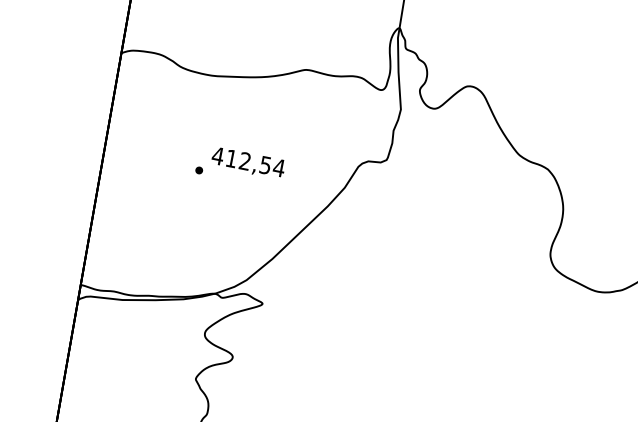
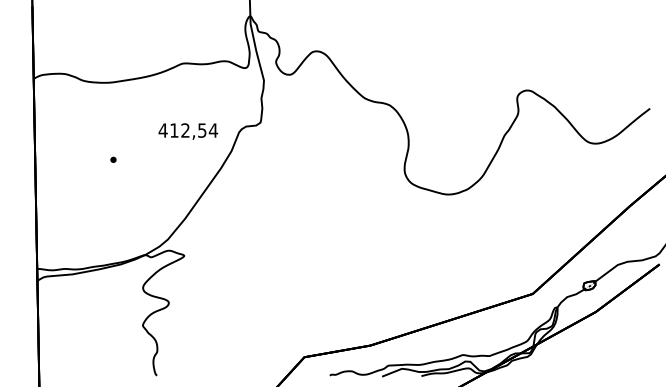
text: (248, 163) -> (188, 131), moved

